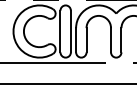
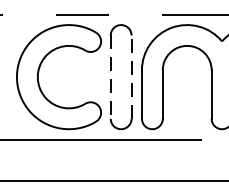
line: (60, 31) -> (110, 77), solid -> dashed
line: (70, 31) -> (130, 77), solid -> dashed

